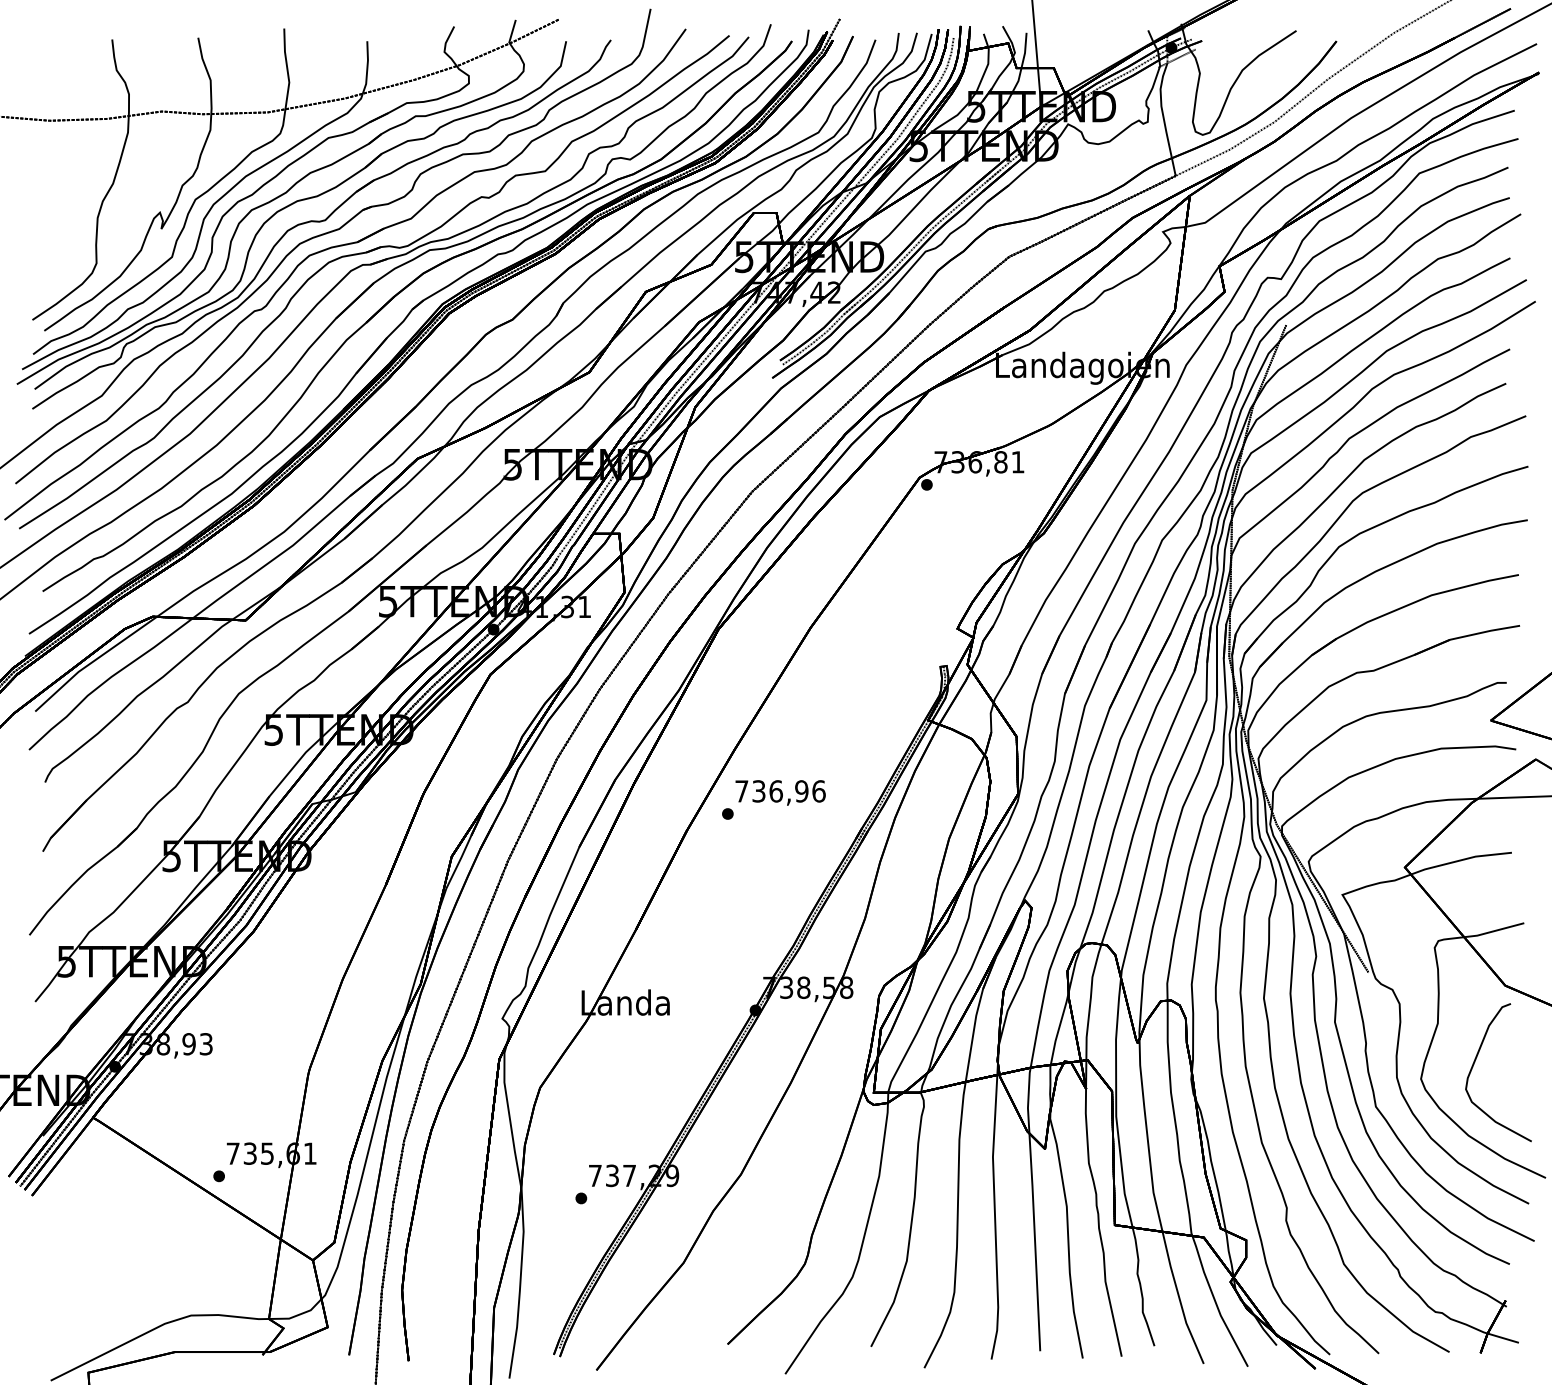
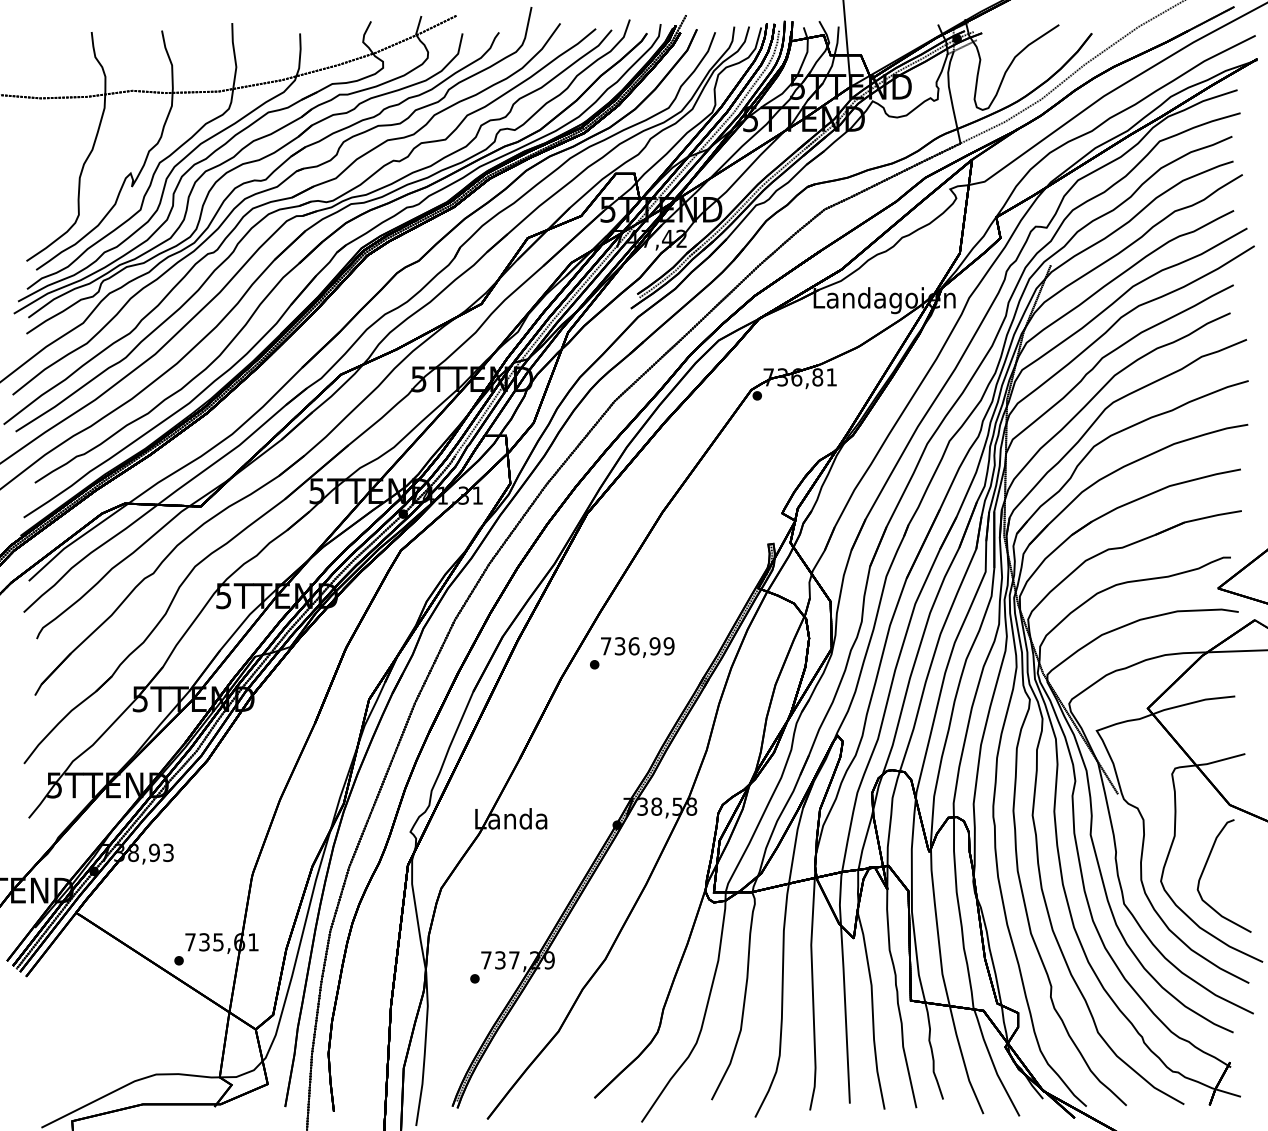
text: (818, 791) -> (668, 646), 736,96 -> 736,99

